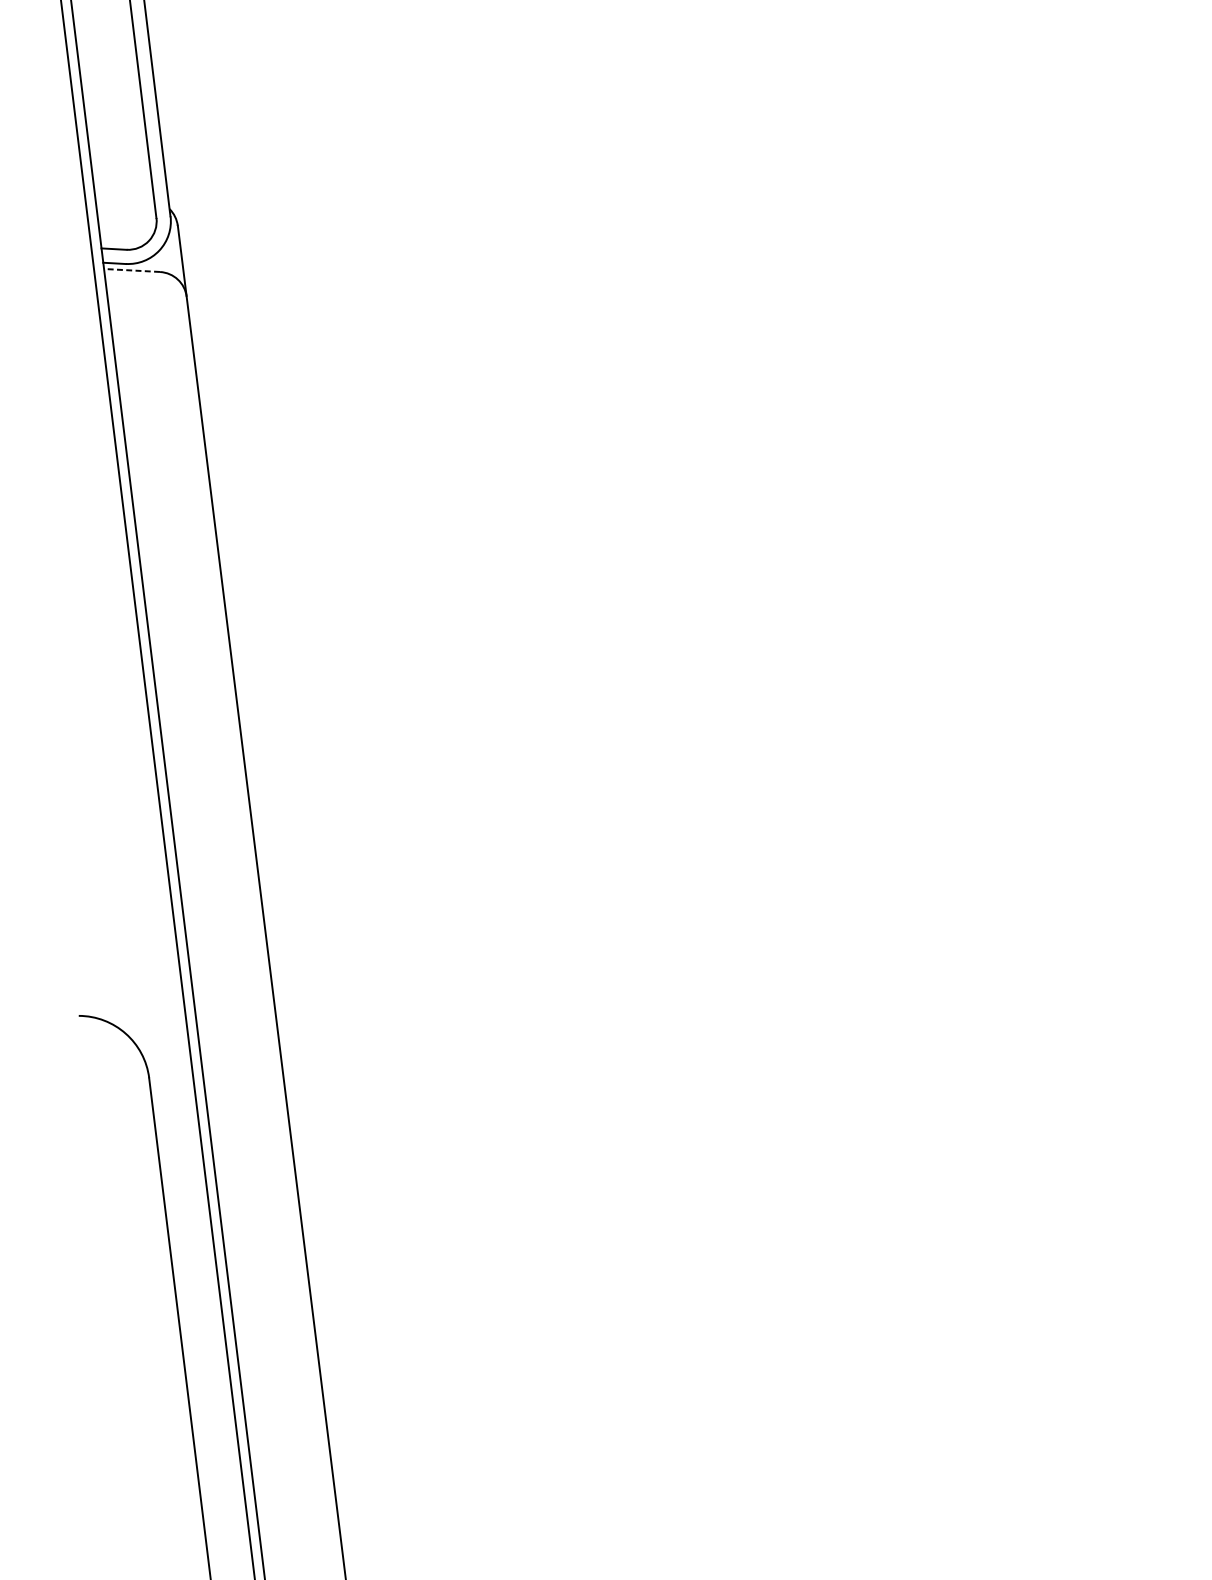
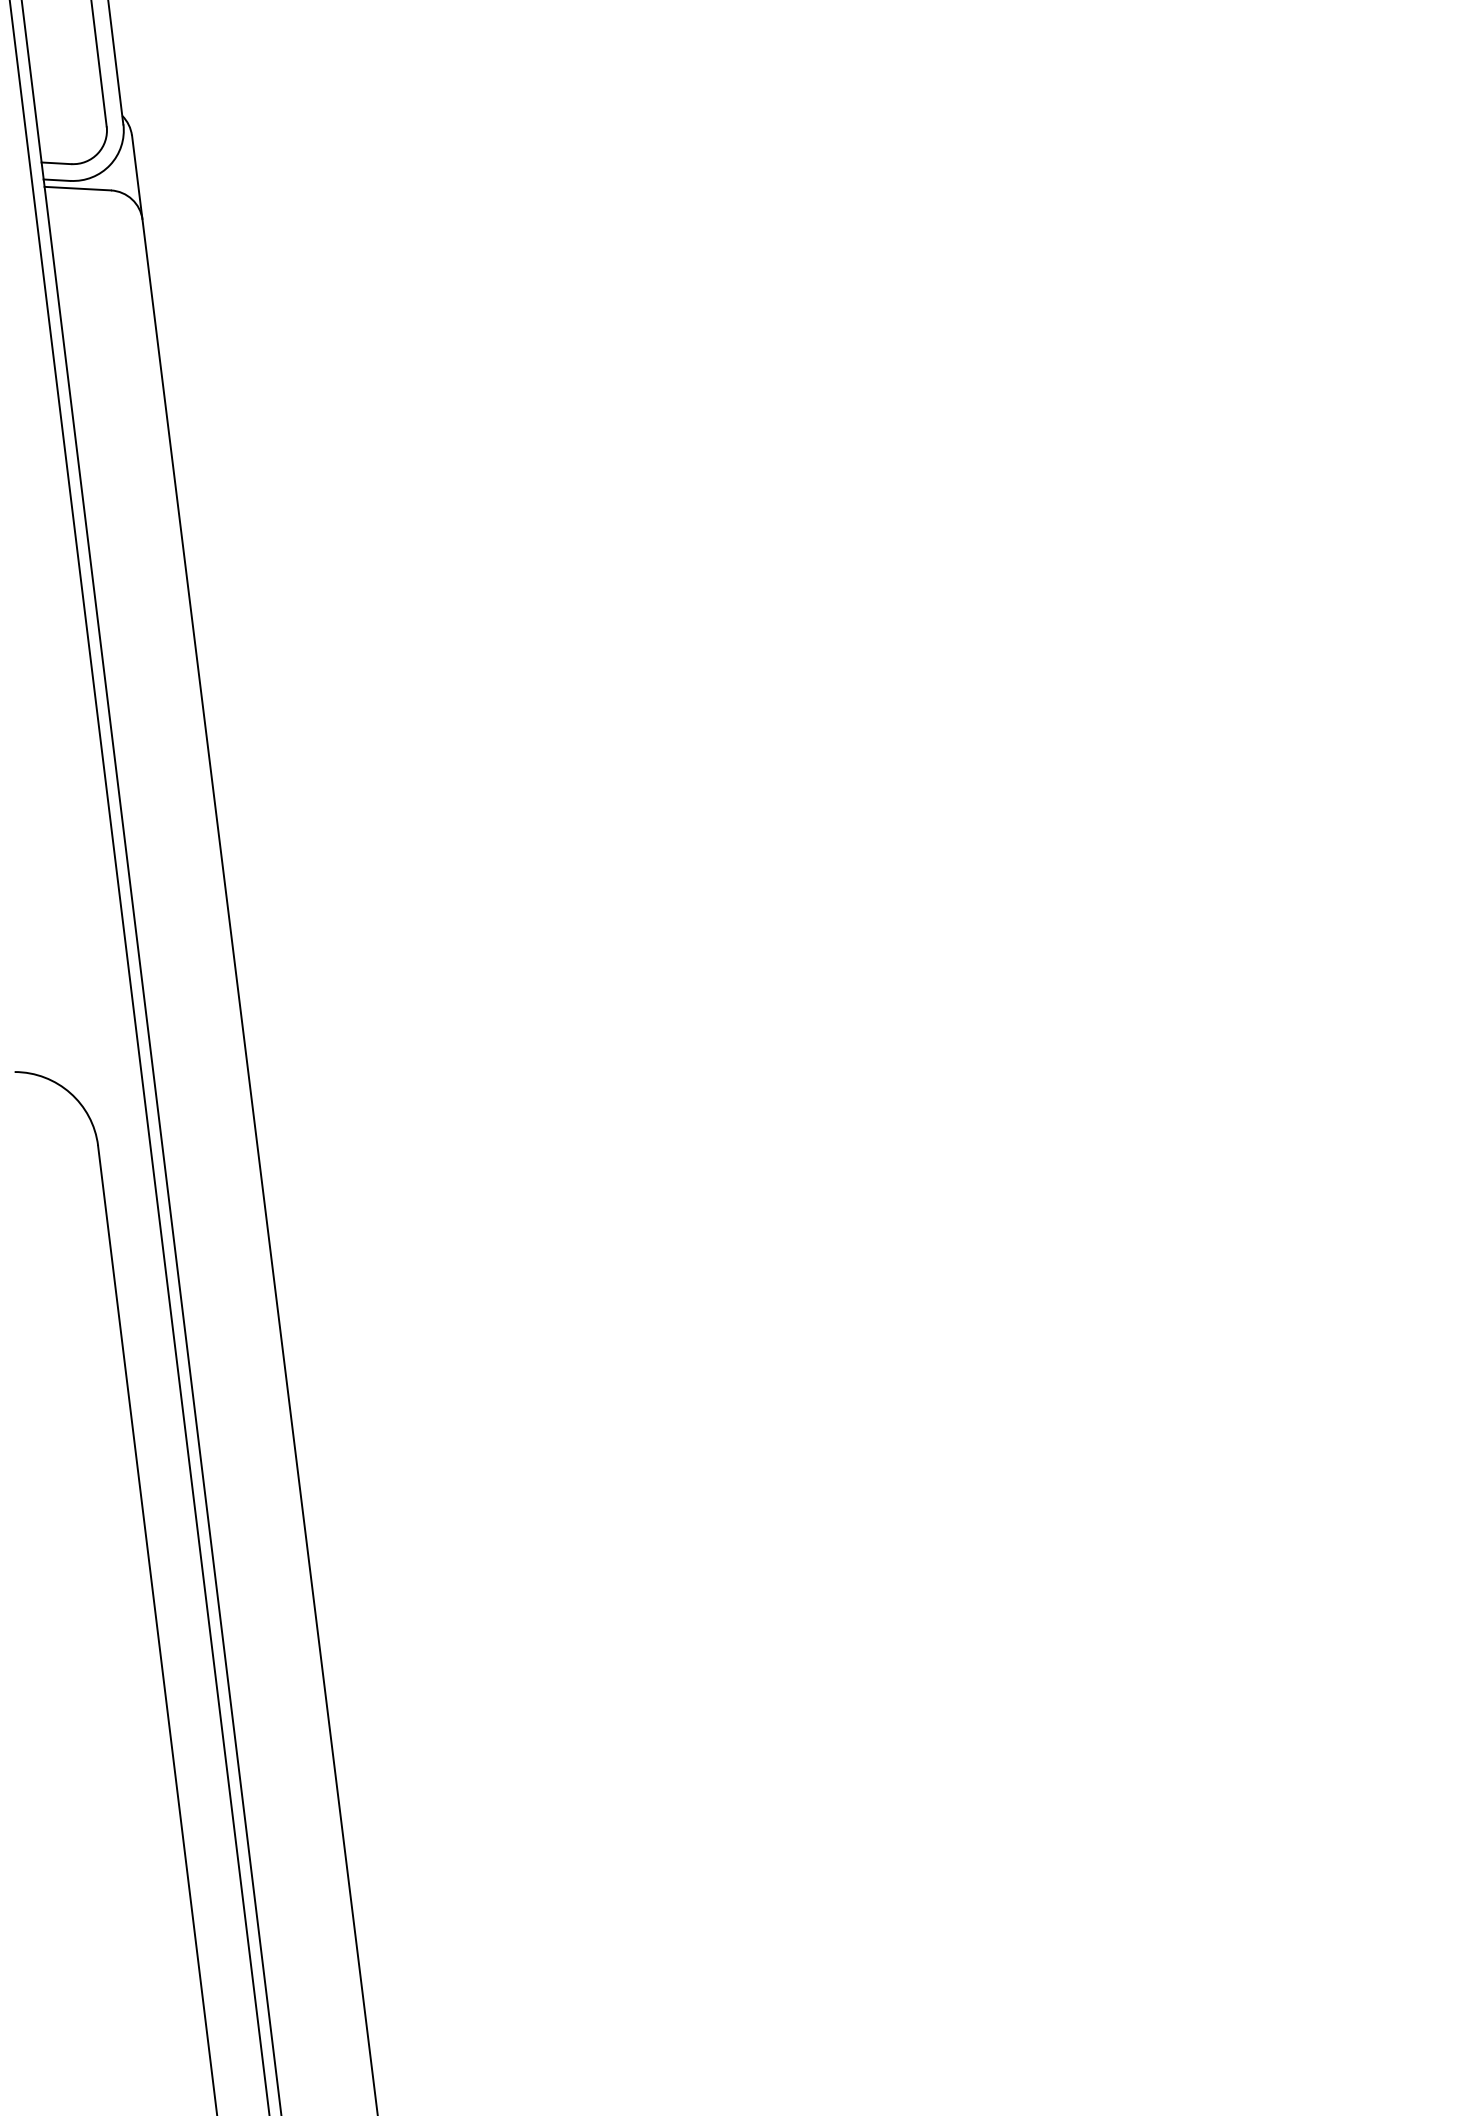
line: (131, 270) -> (77, 188), dashed -> solid

